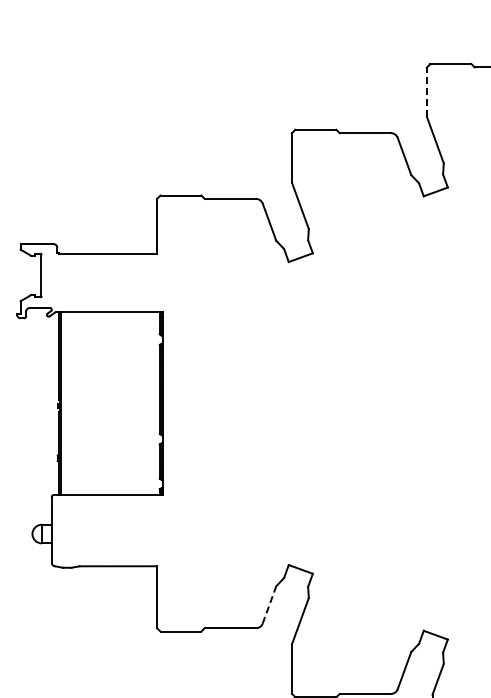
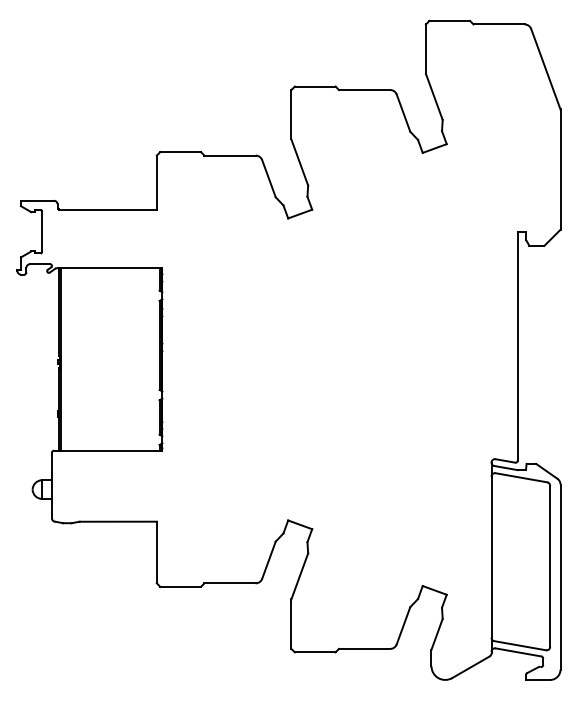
line: (426, 92) -> (425, 49), dashed -> solid
line: (269, 605) -> (268, 560), dashed -> solid

